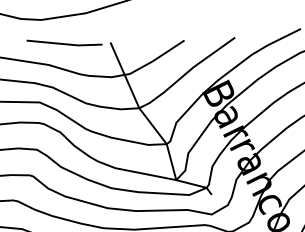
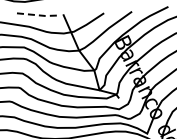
line: (65, 44) -> (38, 15), solid -> dashed

